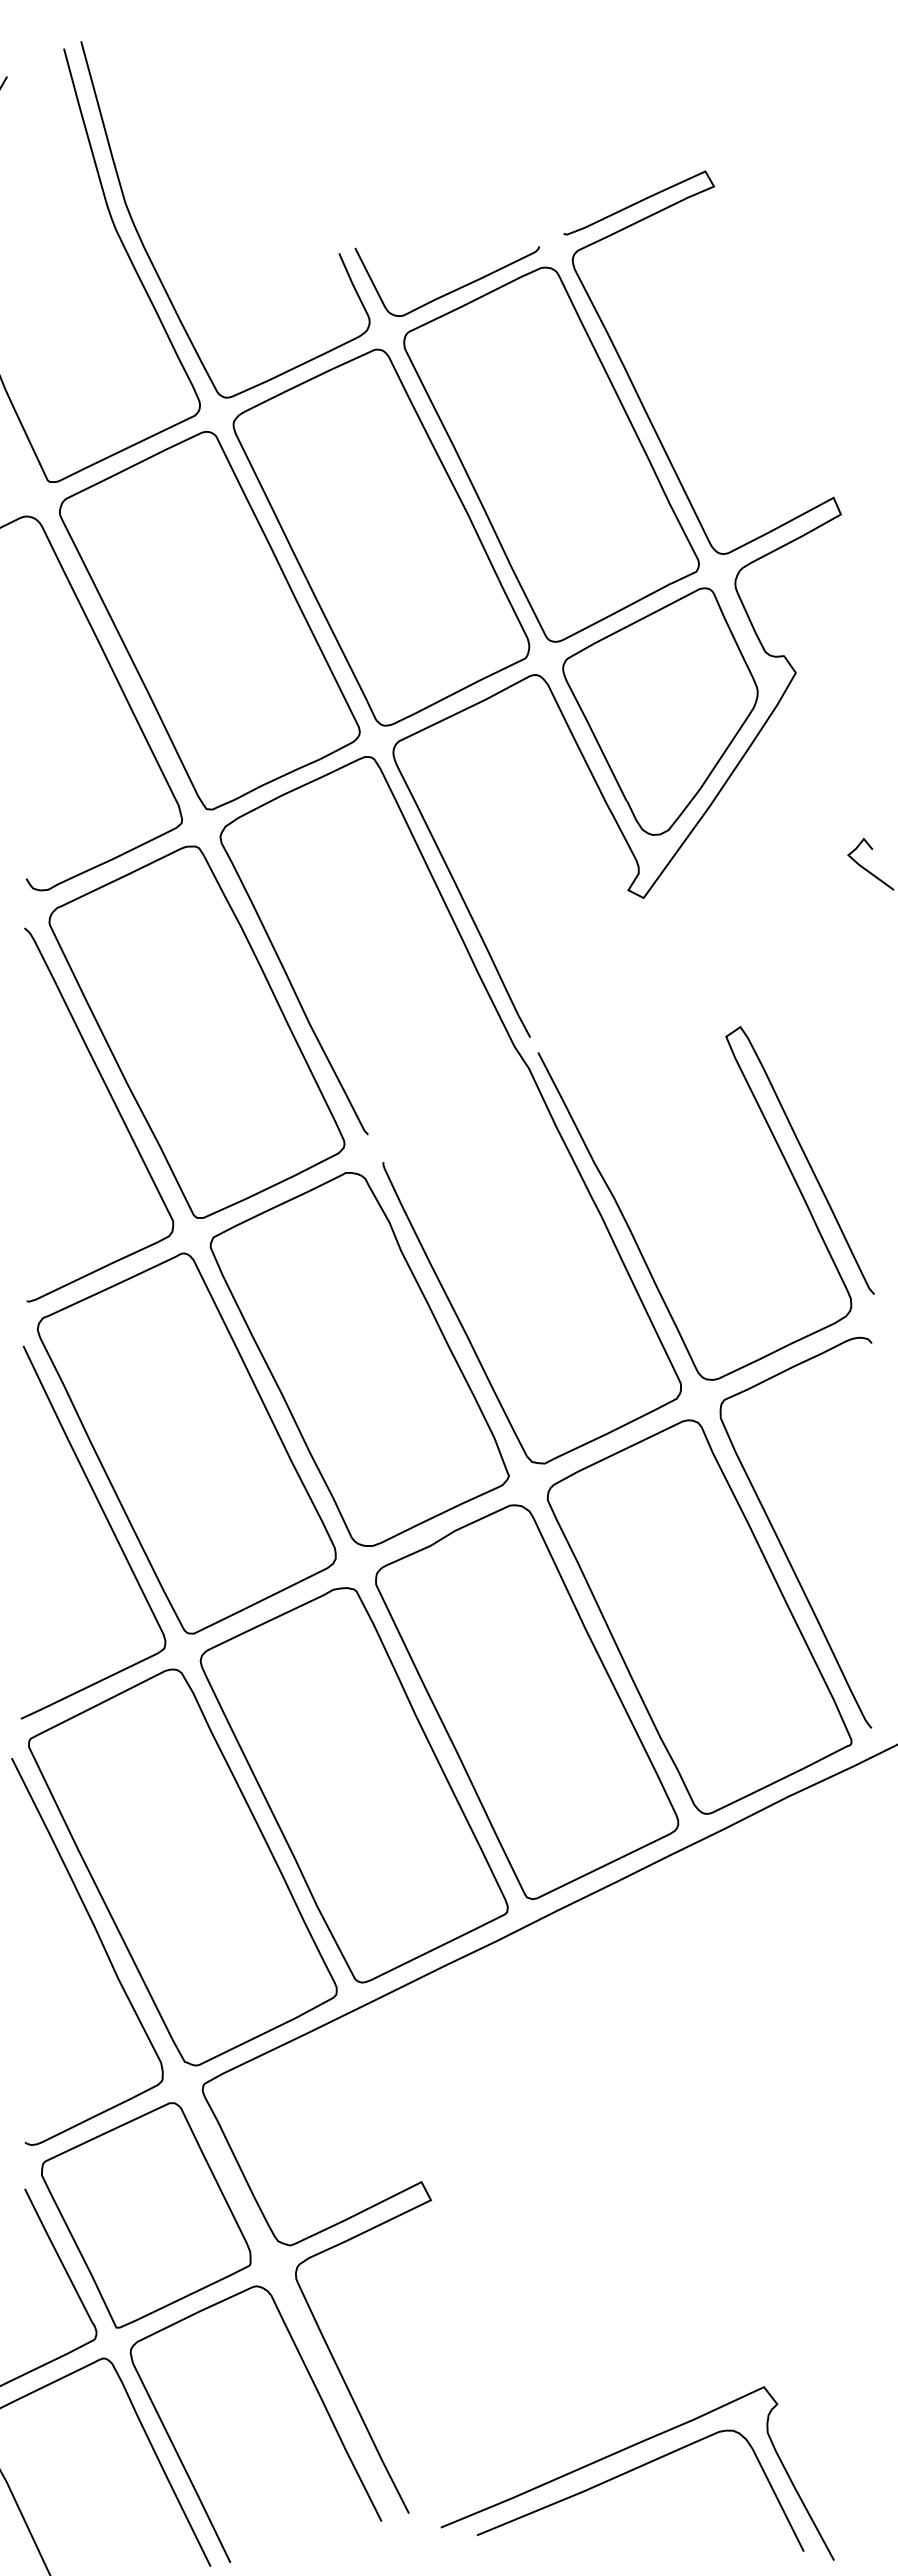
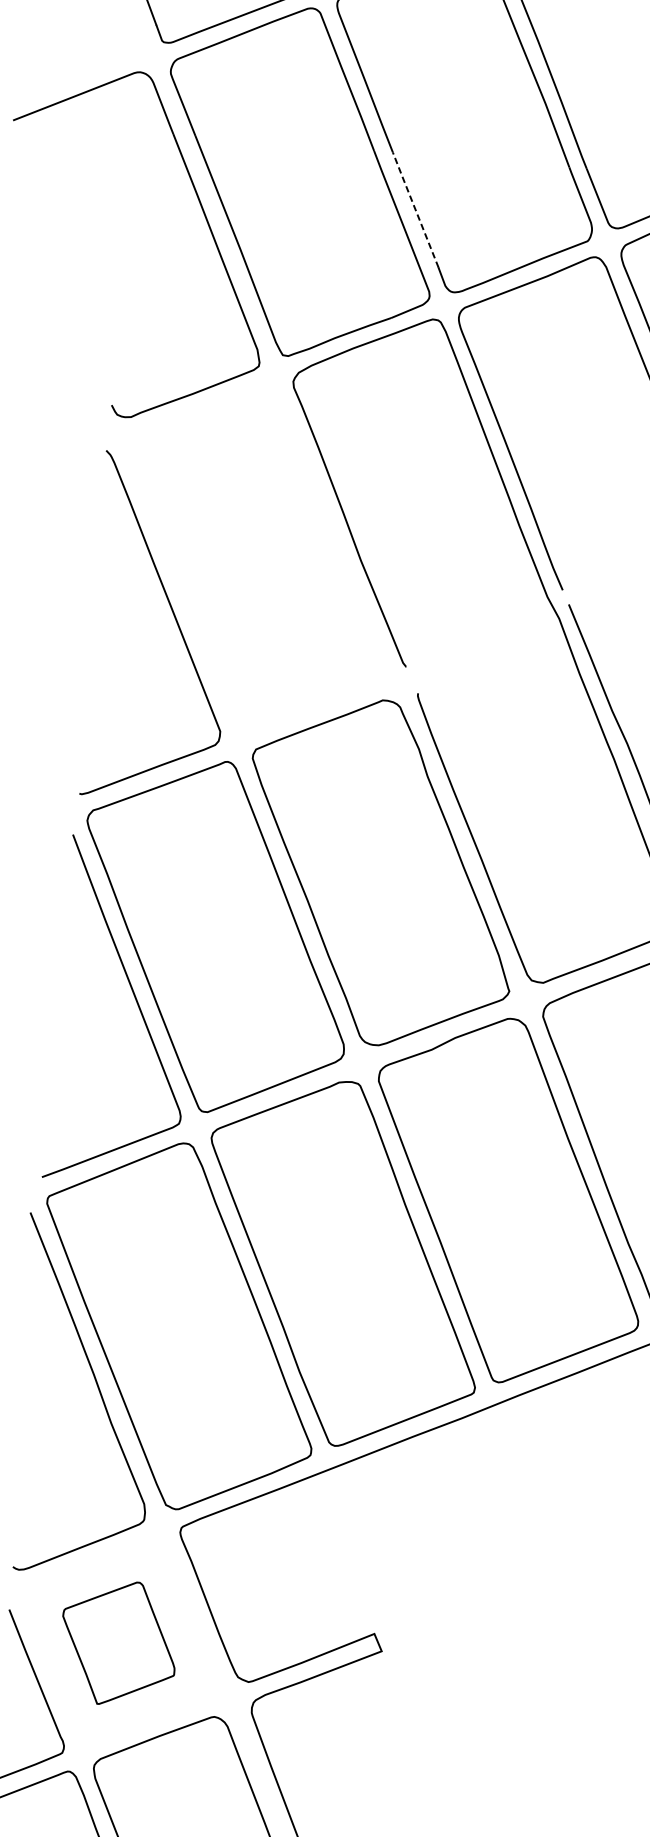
line: (336, 639) -> (415, 209), solid -> dashed
part: (196, 1031) -> (256, 558), removed
part: (146, 2215) -> (119, 1643), size x0.6

